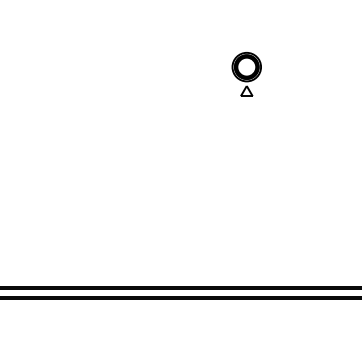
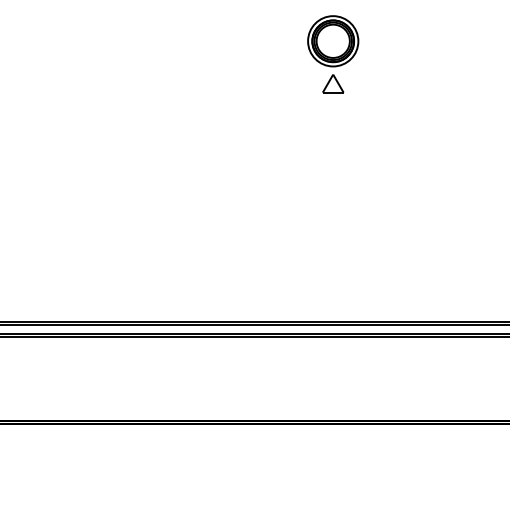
part: (246, 74) -> (333, 54), size x1.4

